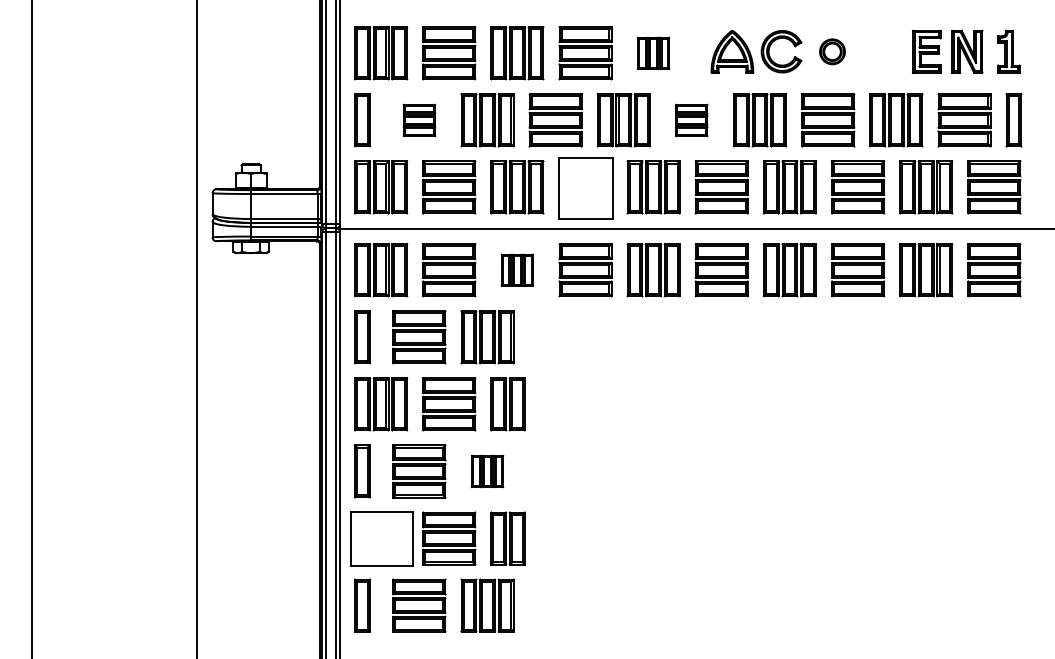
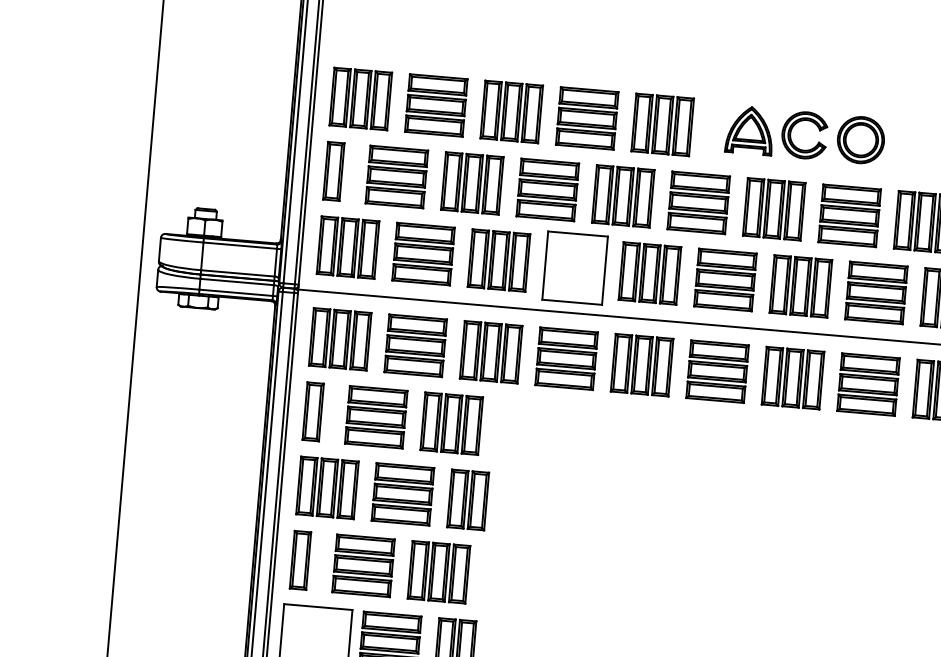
part: (832, 51) -> (860, 139), size x1.67
part: (653, 53) -> (662, 125), size x1.67
part: (419, 120) -> (396, 177), size x1.67
part: (691, 120) -> (698, 202), size x1.67
part: (517, 270) -> (491, 352), size x1.67
part: (487, 471) -> (438, 572), size x1.67

